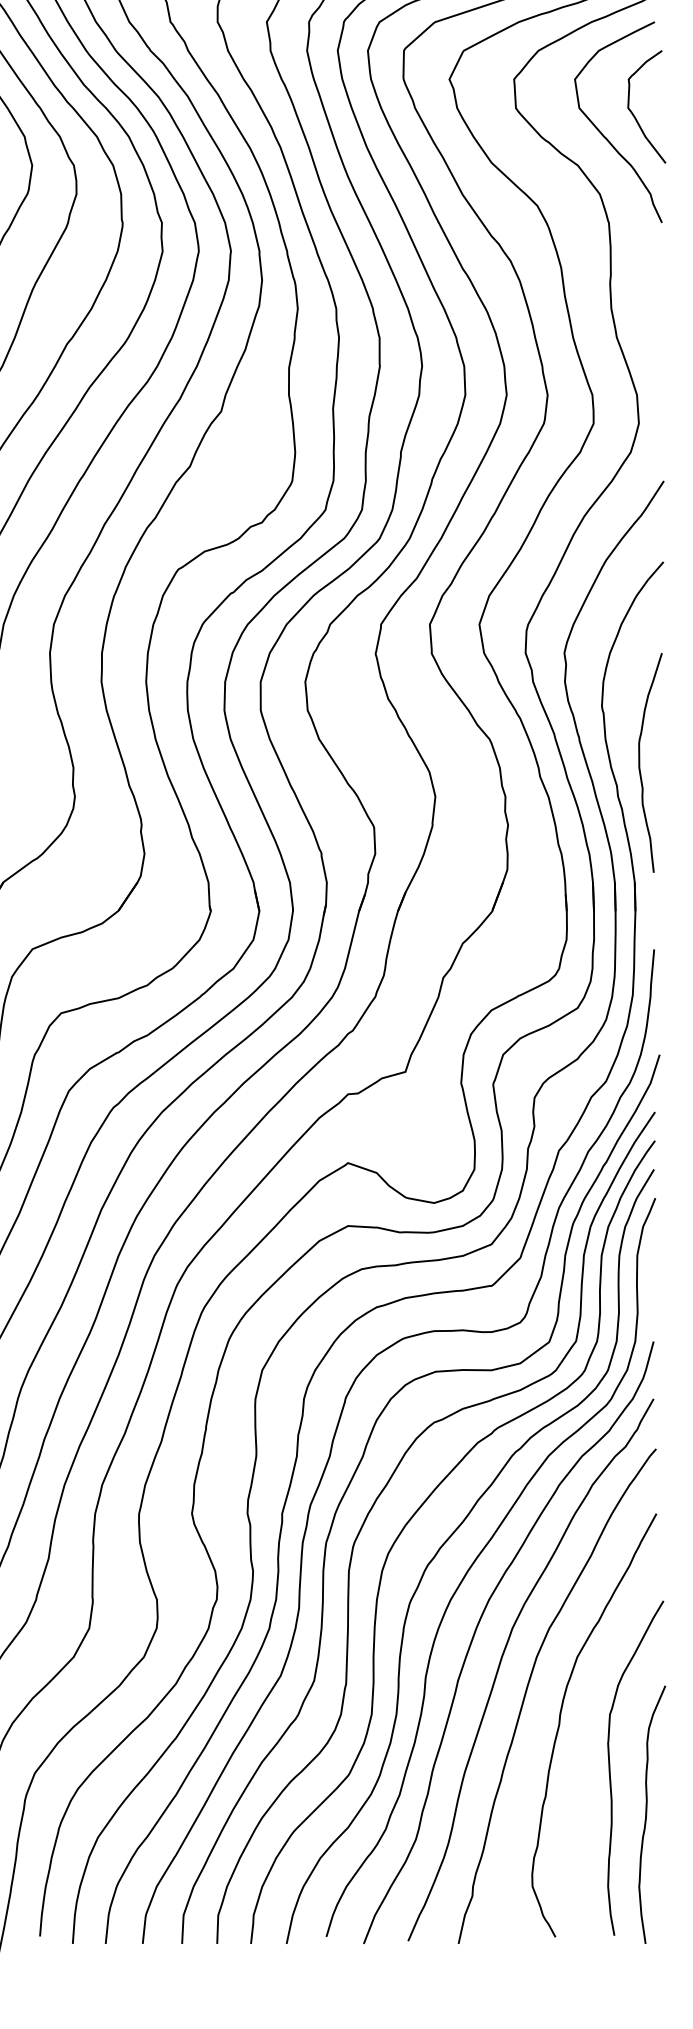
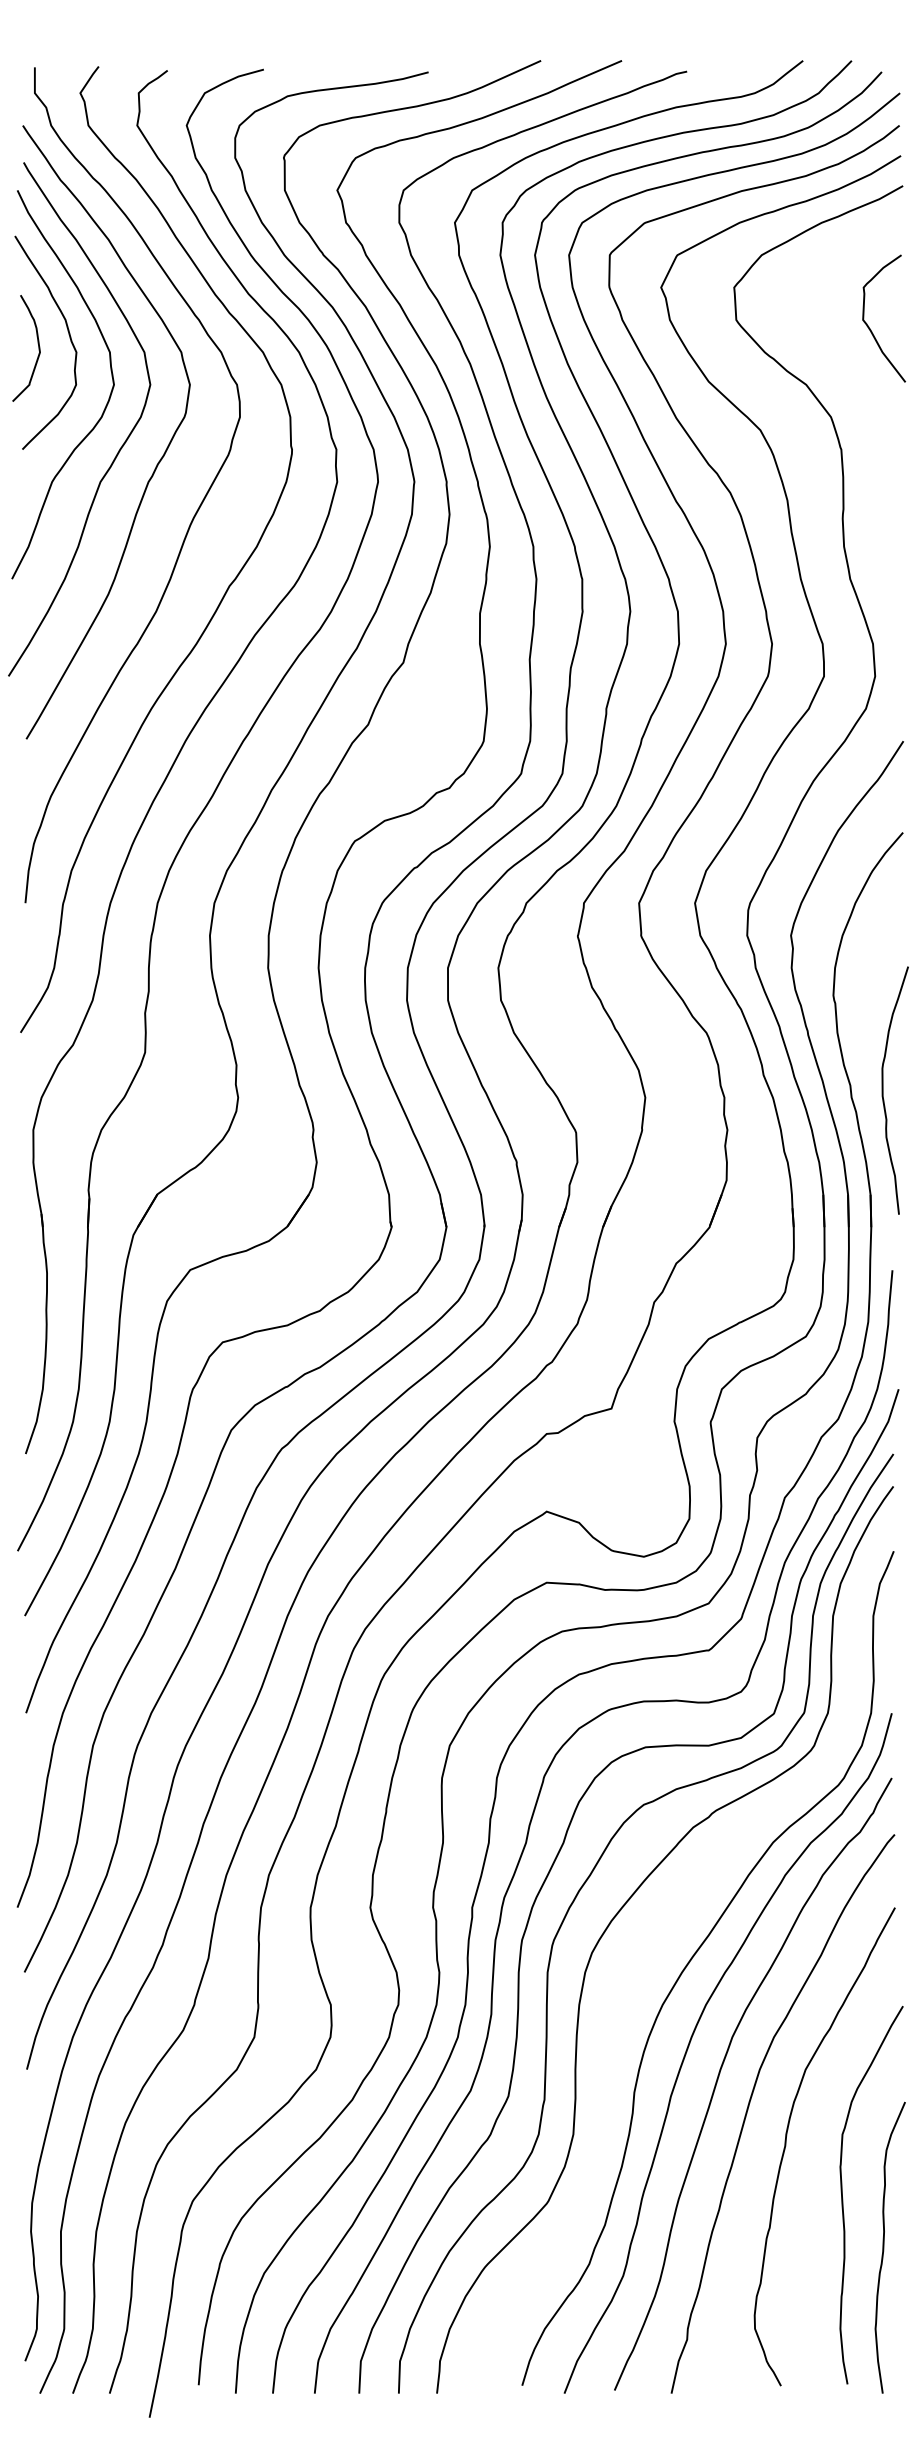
curve: (602, 132) -> (833, 347), removed
curve: (640, 762) -> (883, 1090), moved
curve: (447, 1540) -> (659, 1938), removed

